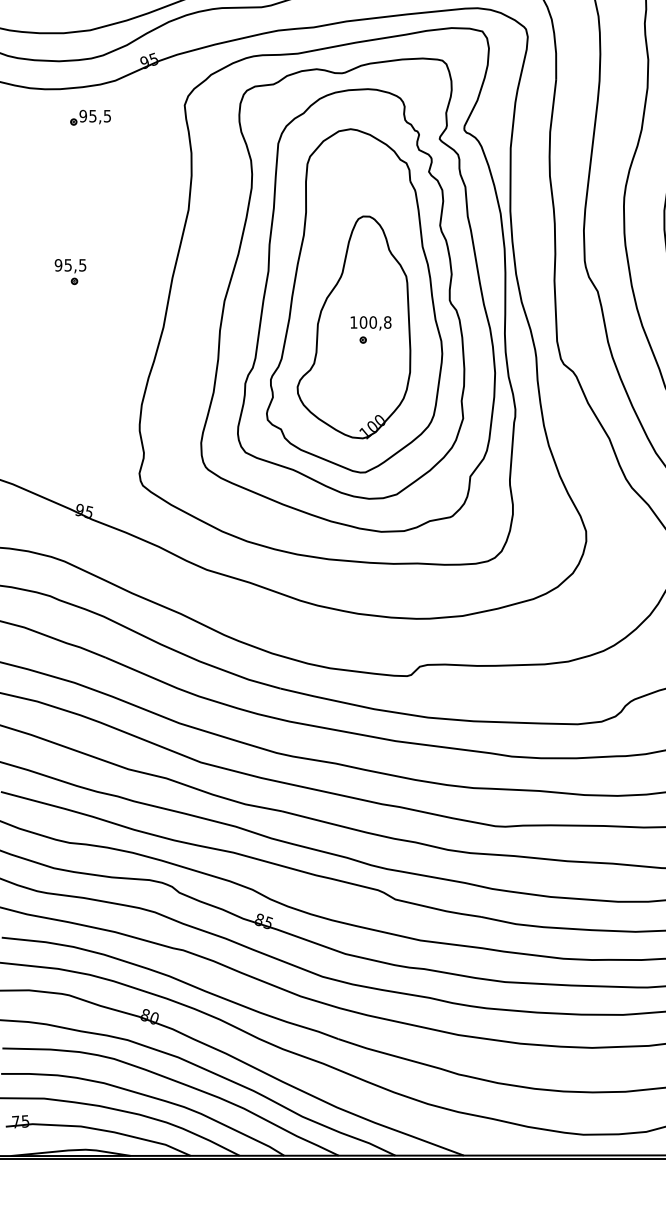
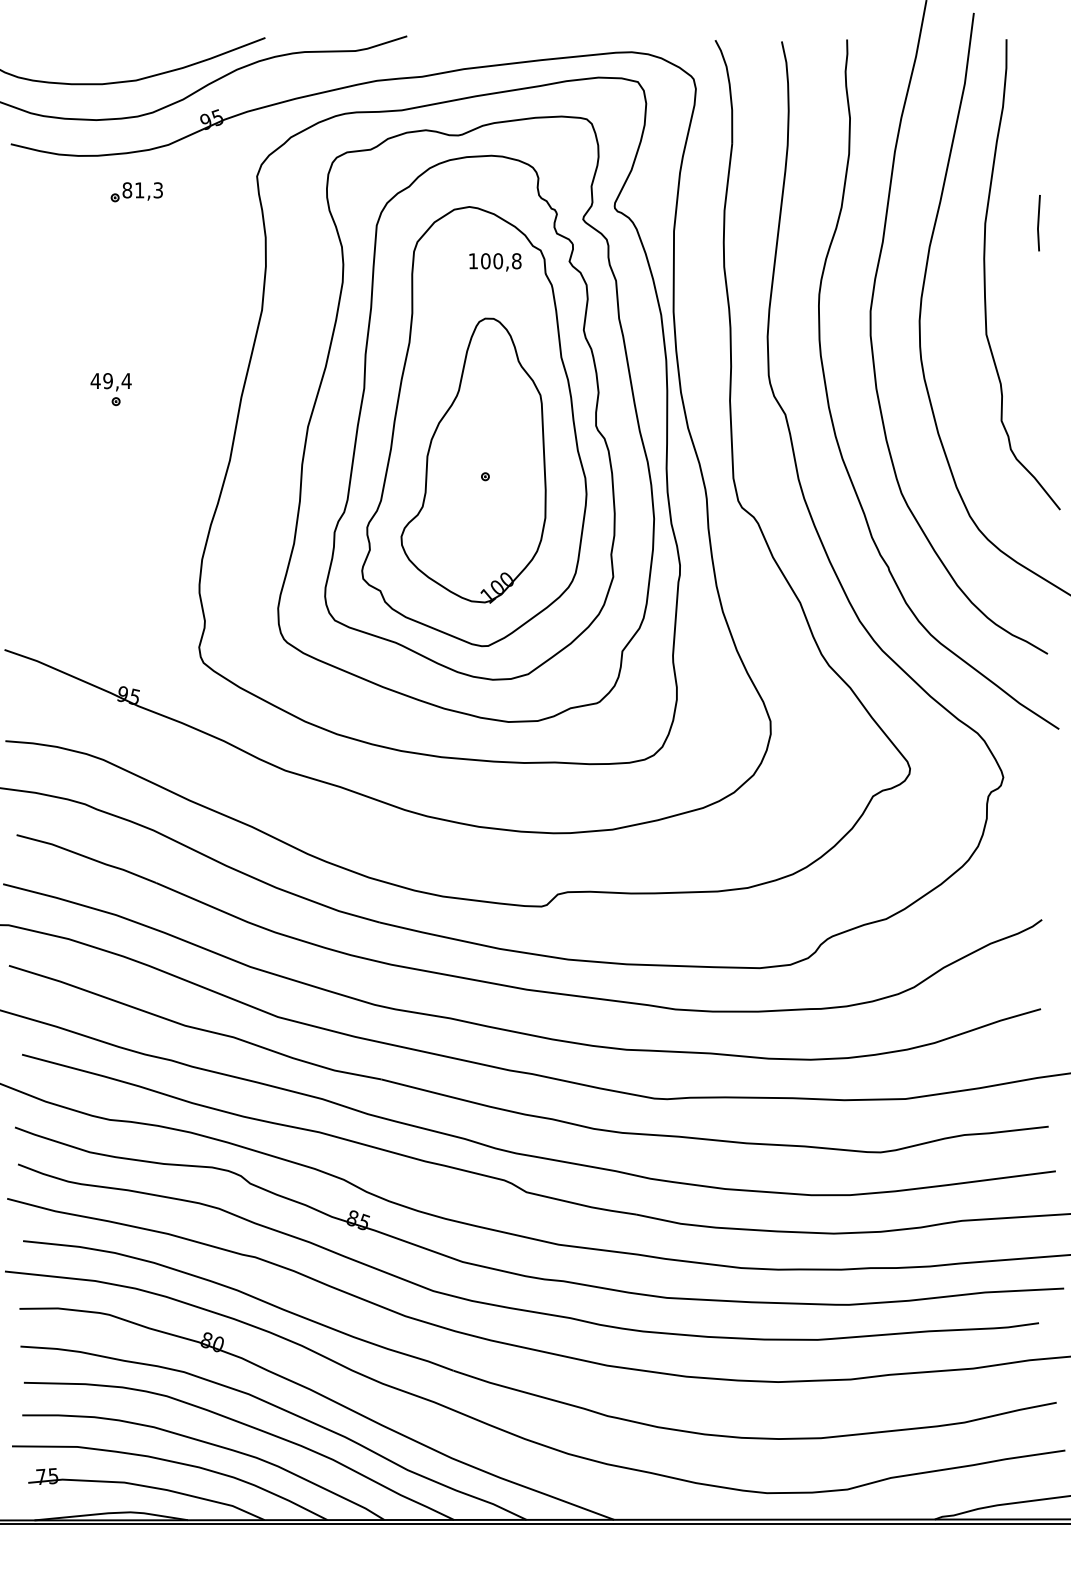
text: (95, 116) -> (142, 190), 95,5 -> 81,3
text: (70, 265) -> (110, 381), 95,5 -> 49,4
text: (371, 323) -> (495, 262), moved

